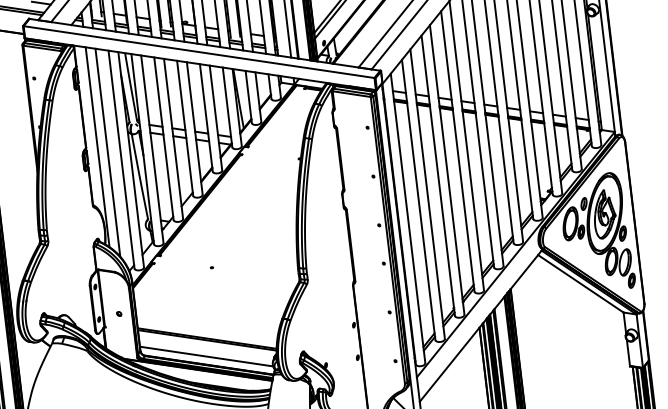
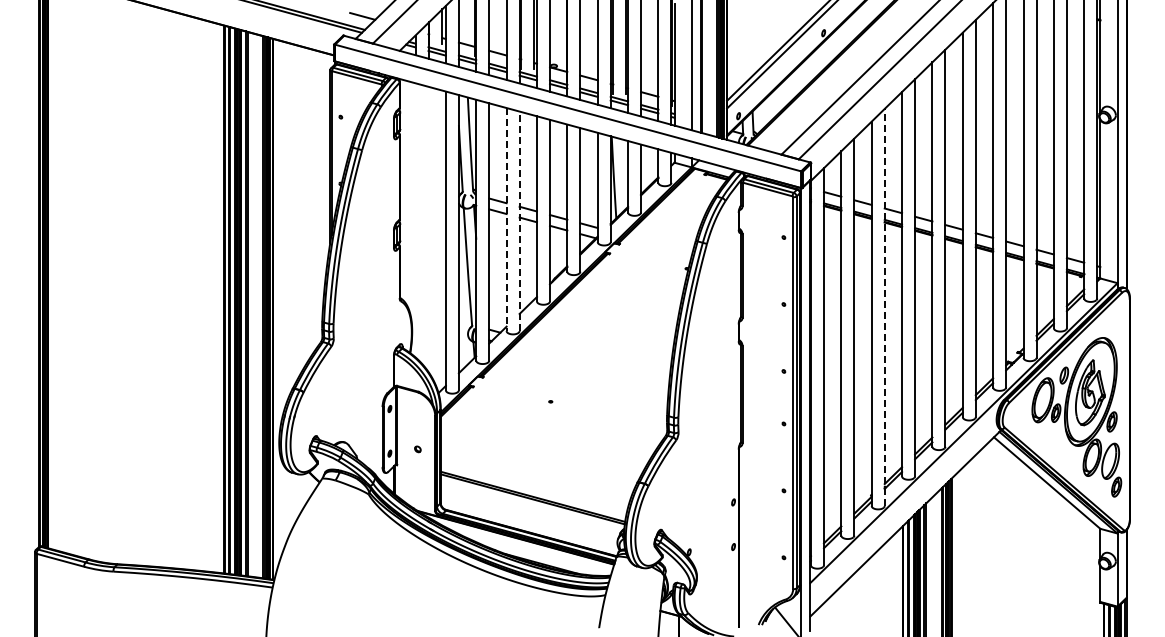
line: (163, 138) -> (506, 219), solid -> dashed
line: (173, 139) -> (519, 221), solid -> dashed
line: (97, 147) -> (415, 220), removed
line: (107, 152) -> (428, 229), removed
line: (447, 169) -> (884, 307), solid -> dashed
line: (206, 356) -> (528, 521), removed

